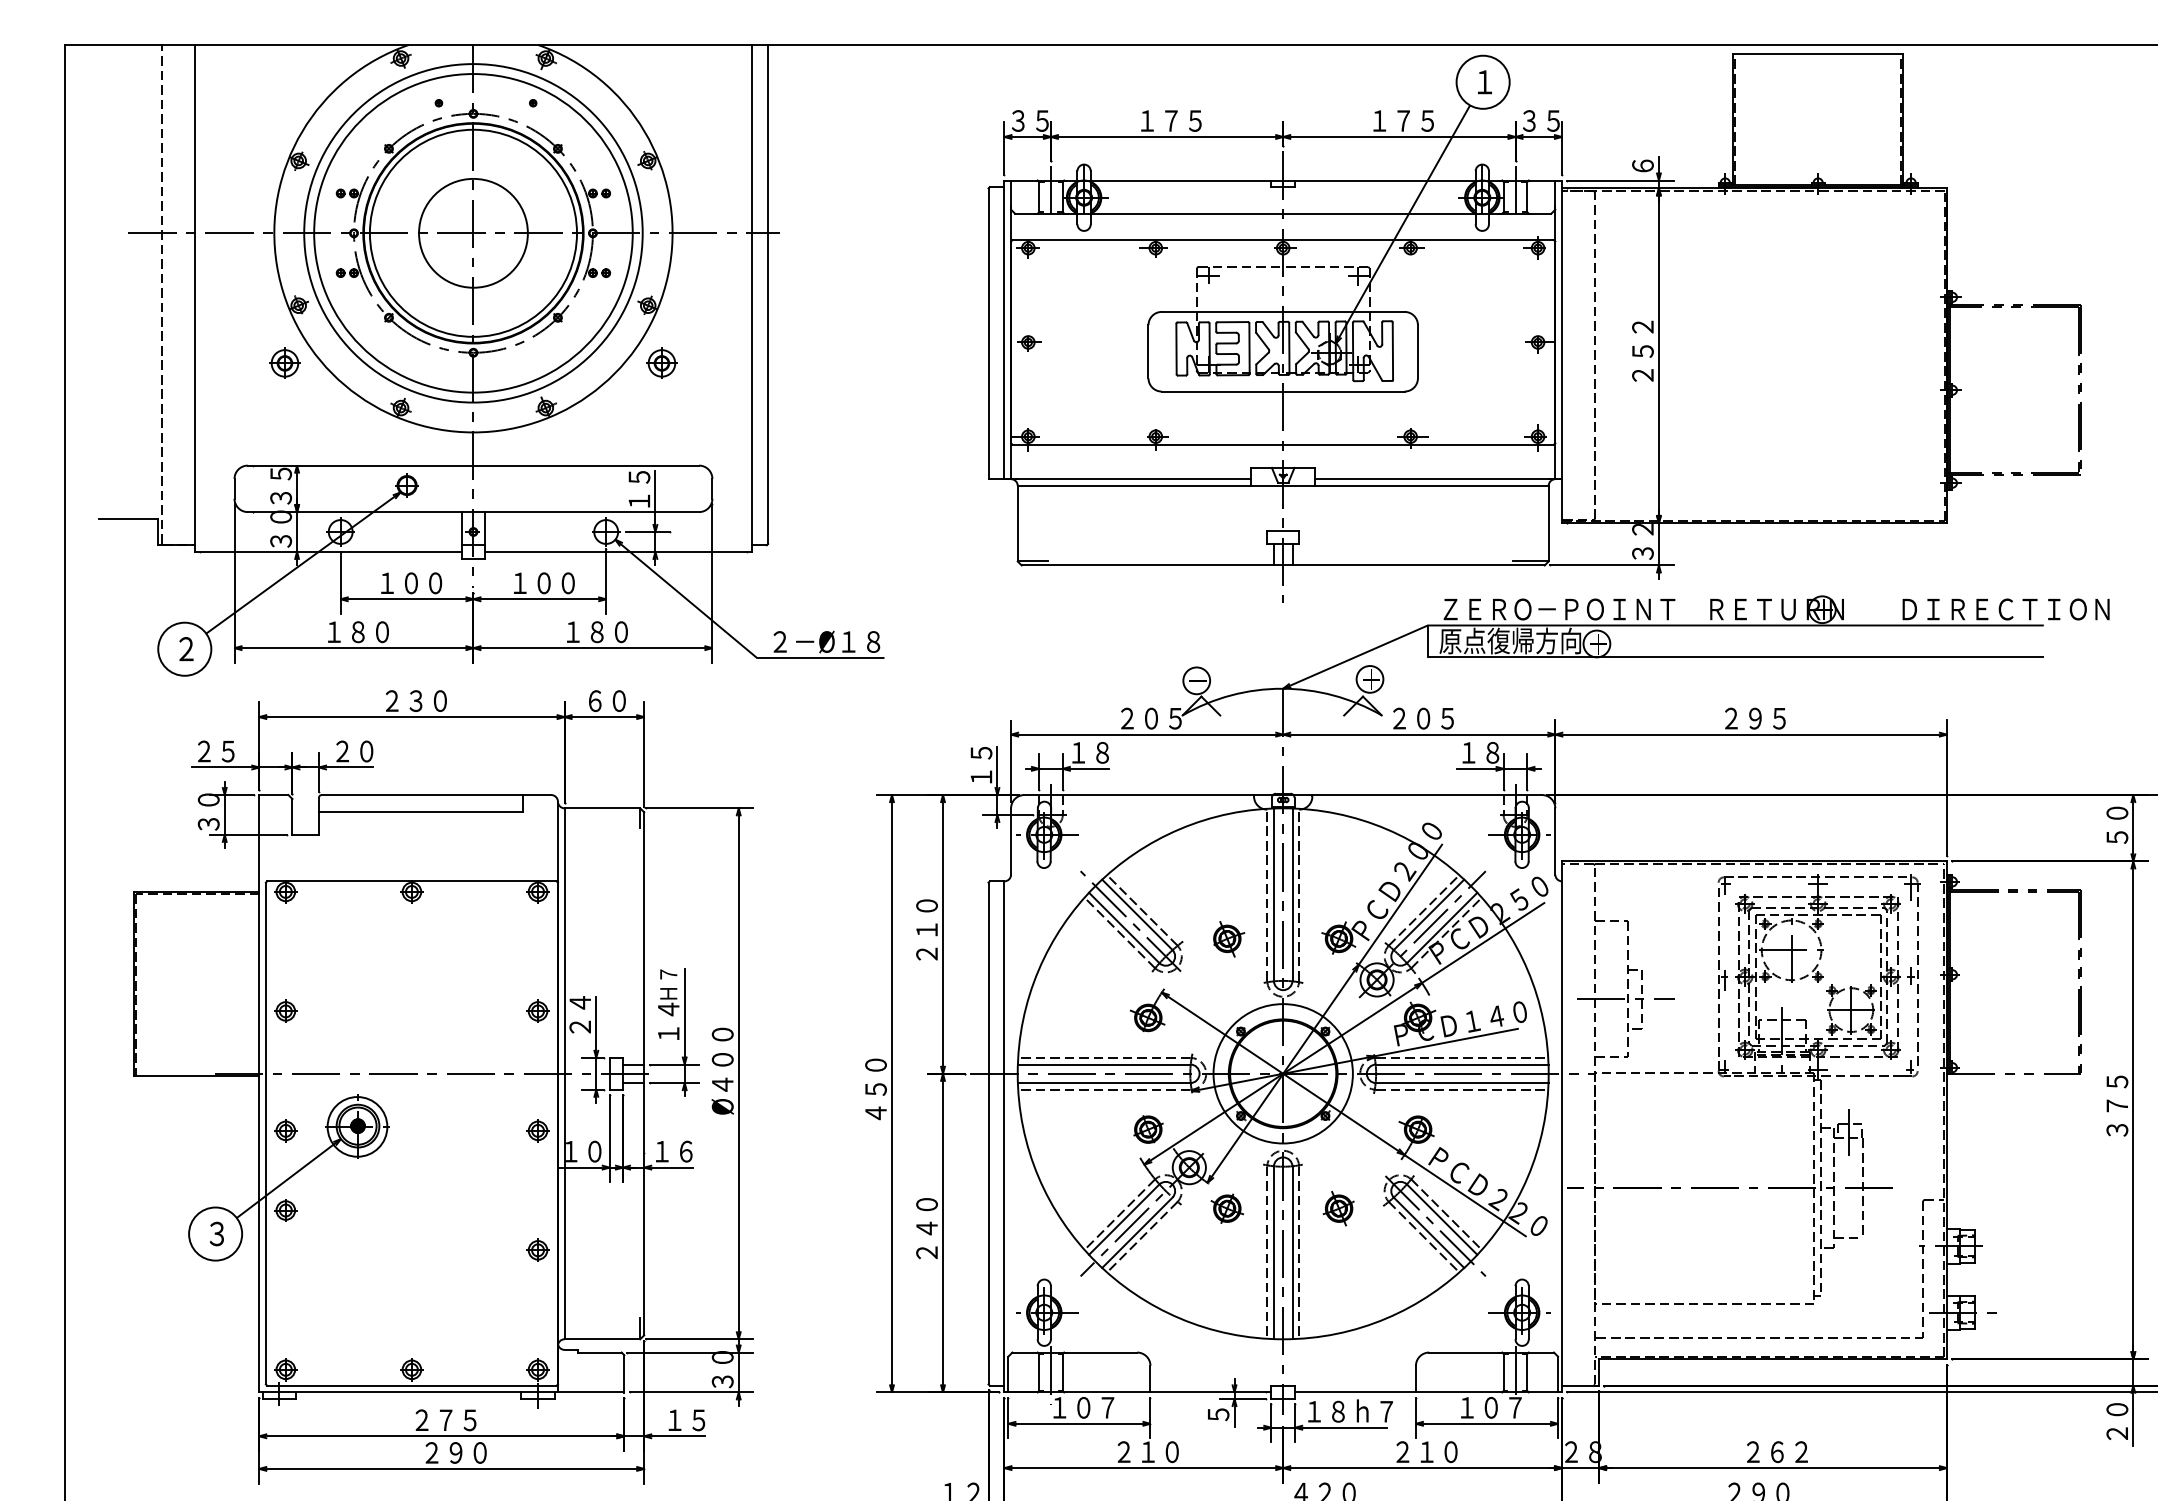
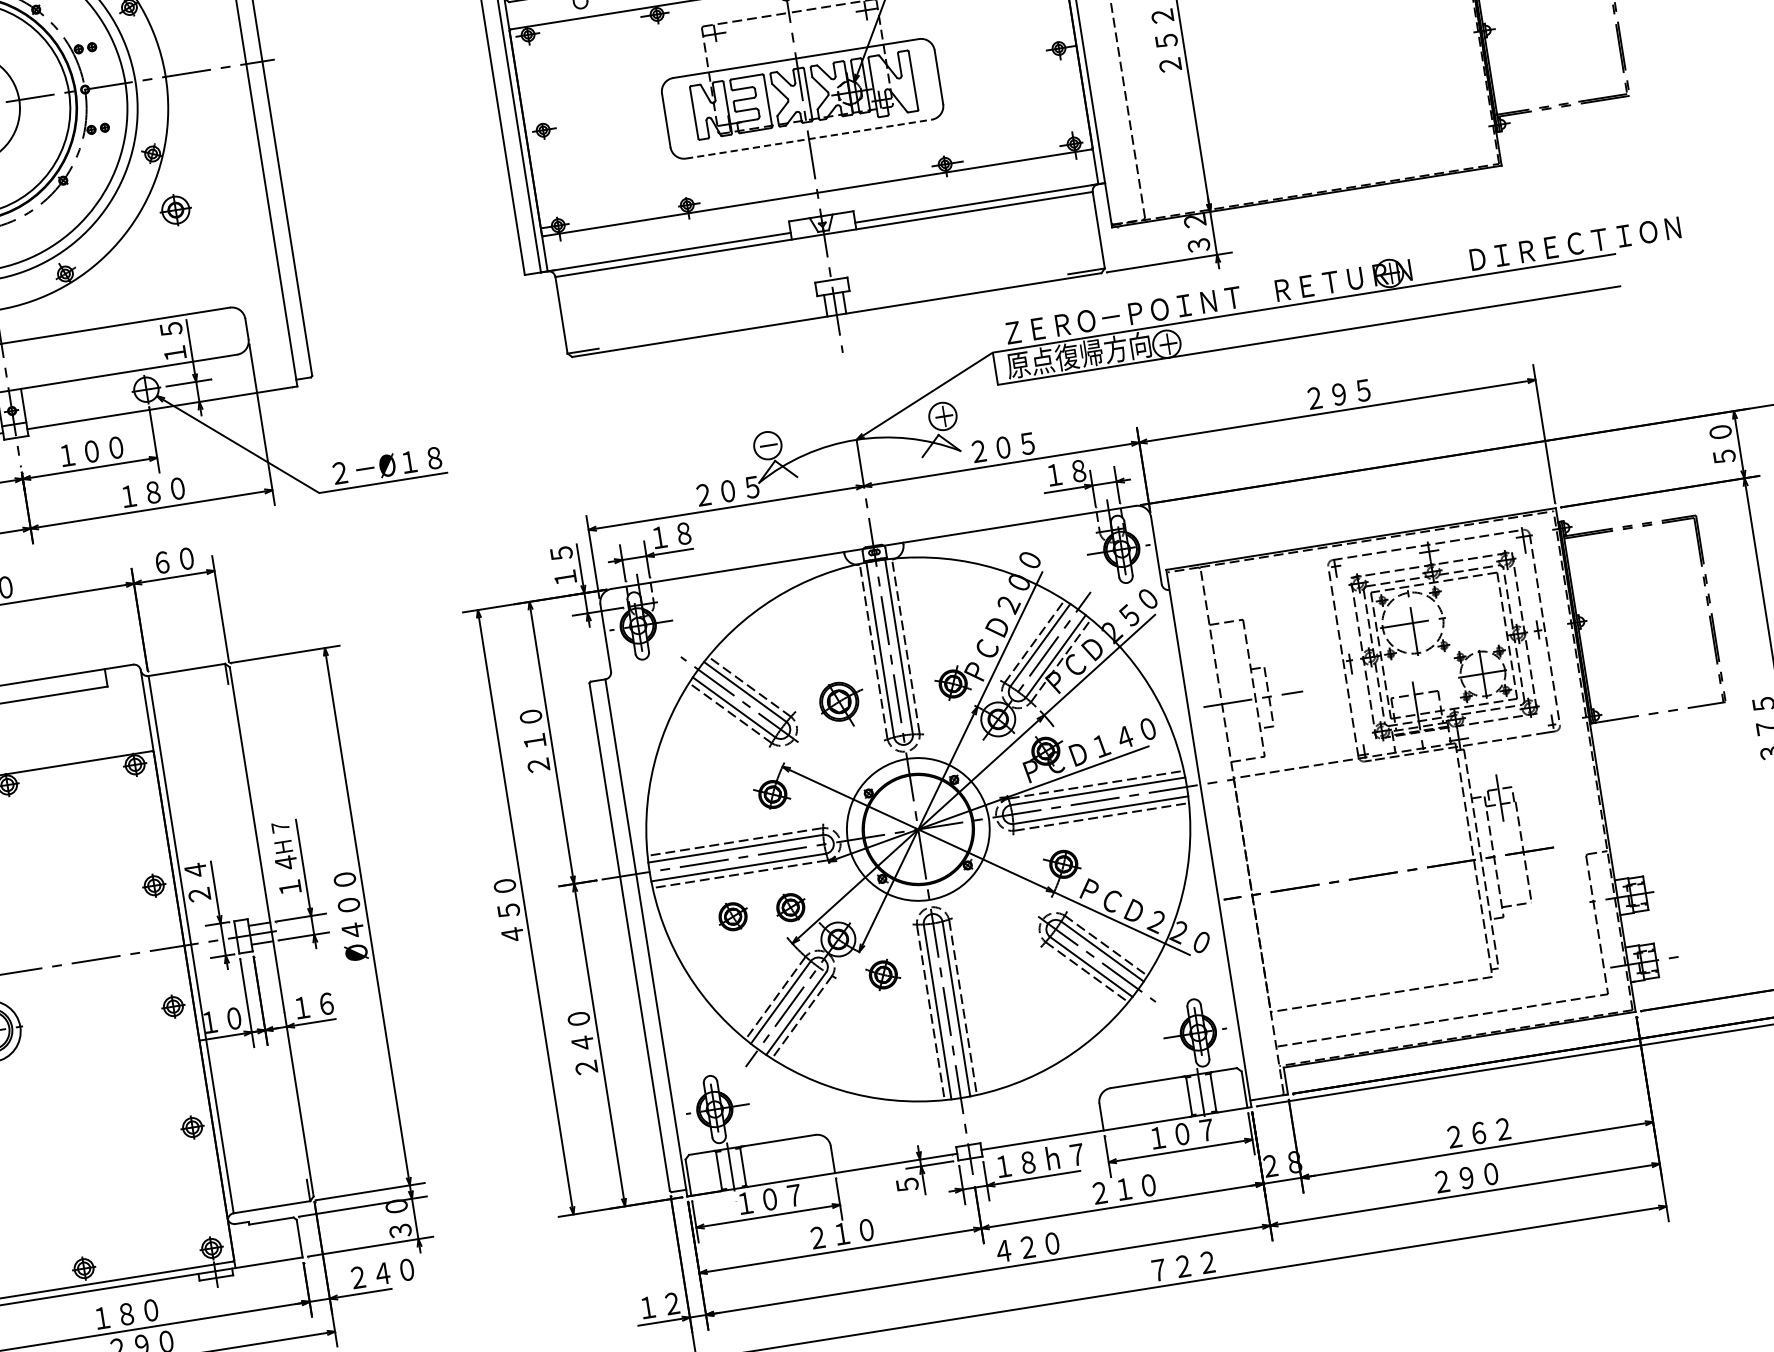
line: (1283, 391) -> (809, 139), solid -> dashed
part: (1229, 939) -> (842, 702), size x1.4
part: (1091, 1129) -> (733, 916), added
part: (1338, 1208) -> (995, 956), removed
text: (445, 1420) -> (126, 1314), ２７５ -> １８０
text: (698, 1420) -> (382, 1273), １５ -> ２４０

